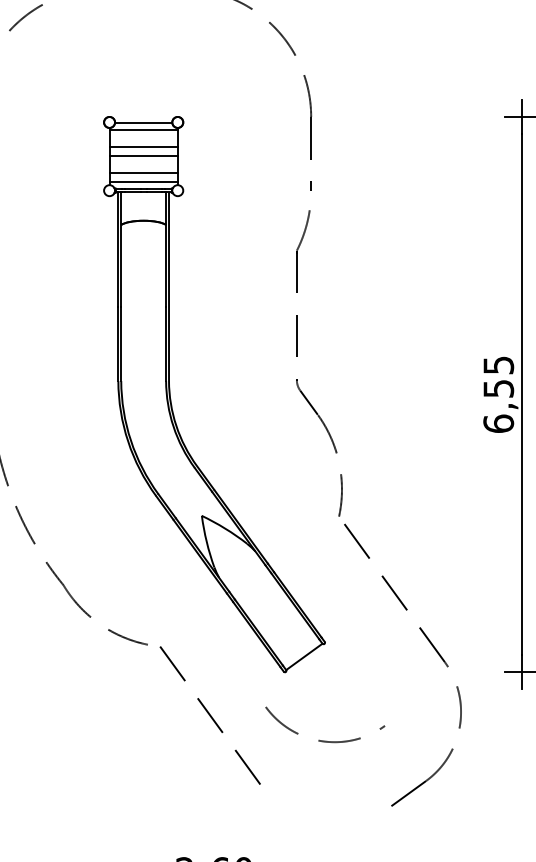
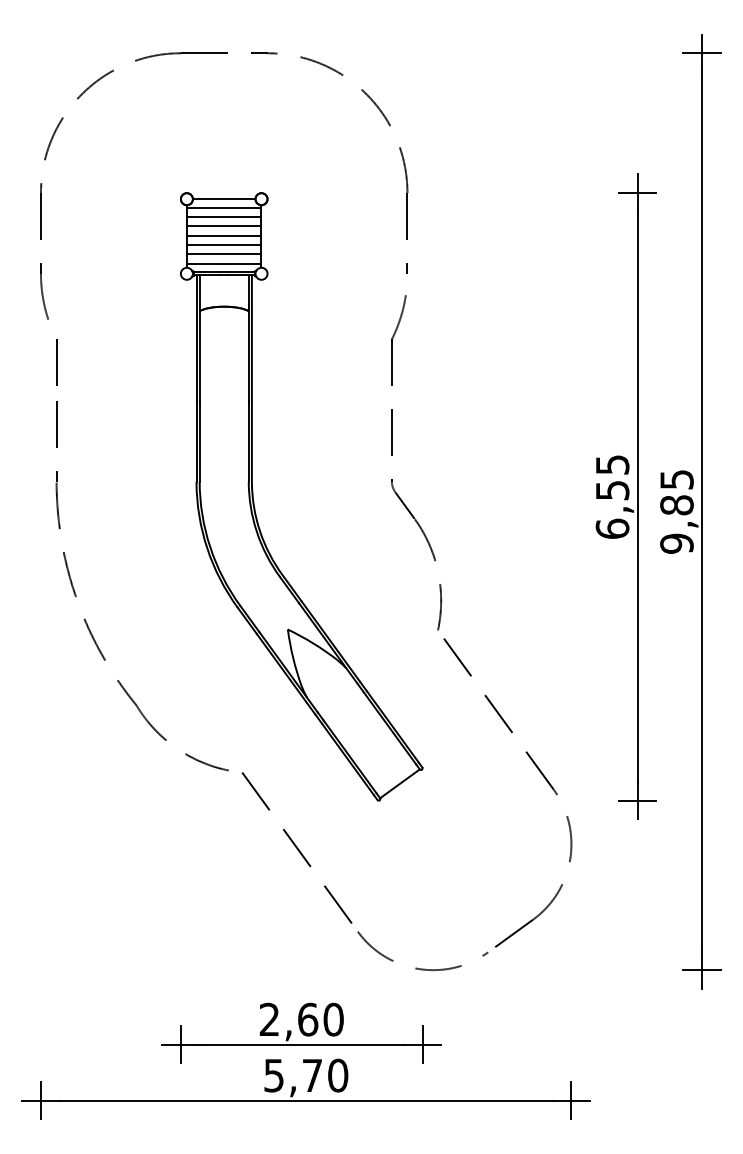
line: (143, 139) -> (224, 217), added
line: (143, 164) -> (224, 245), added
arc: (320, 739) -> (417, 967), moved

